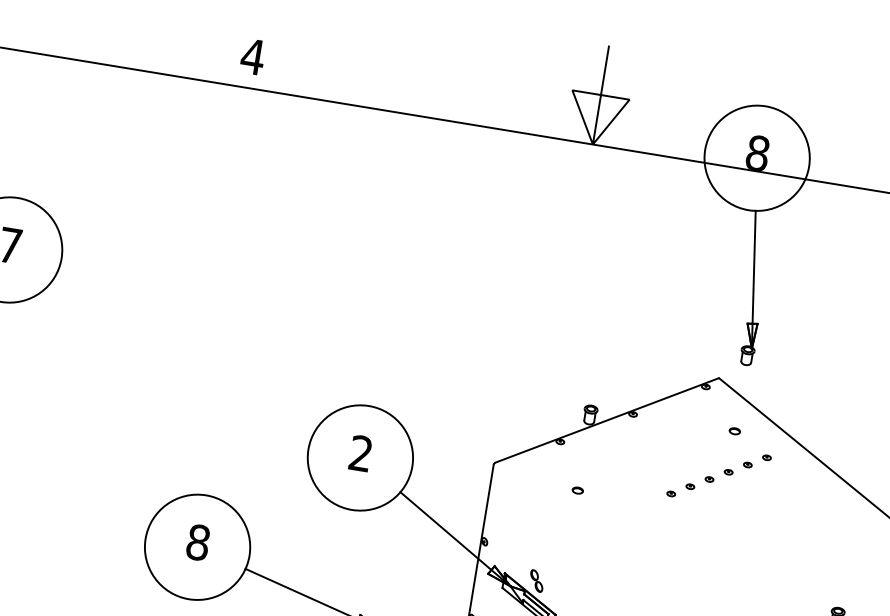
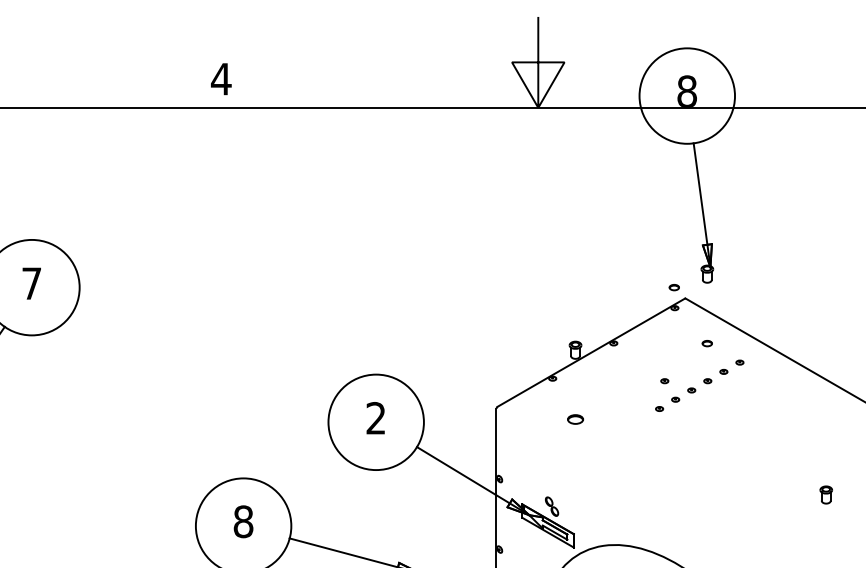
part: (708, 364) -> (673, 287), added
part: (681, 464) -> (664, 381), added
part: (577, 490) -> (575, 419), size x1.6

